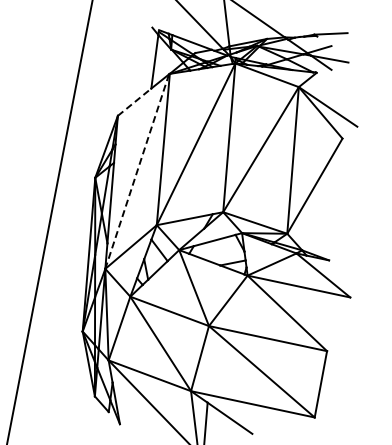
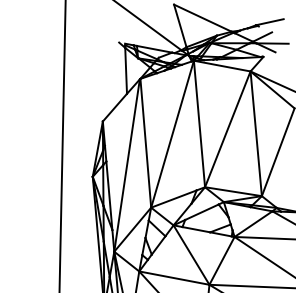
line: (134, 102) -> (114, 107), dashed -> solid
line: (137, 172) -> (127, 166), dashed -> solid

